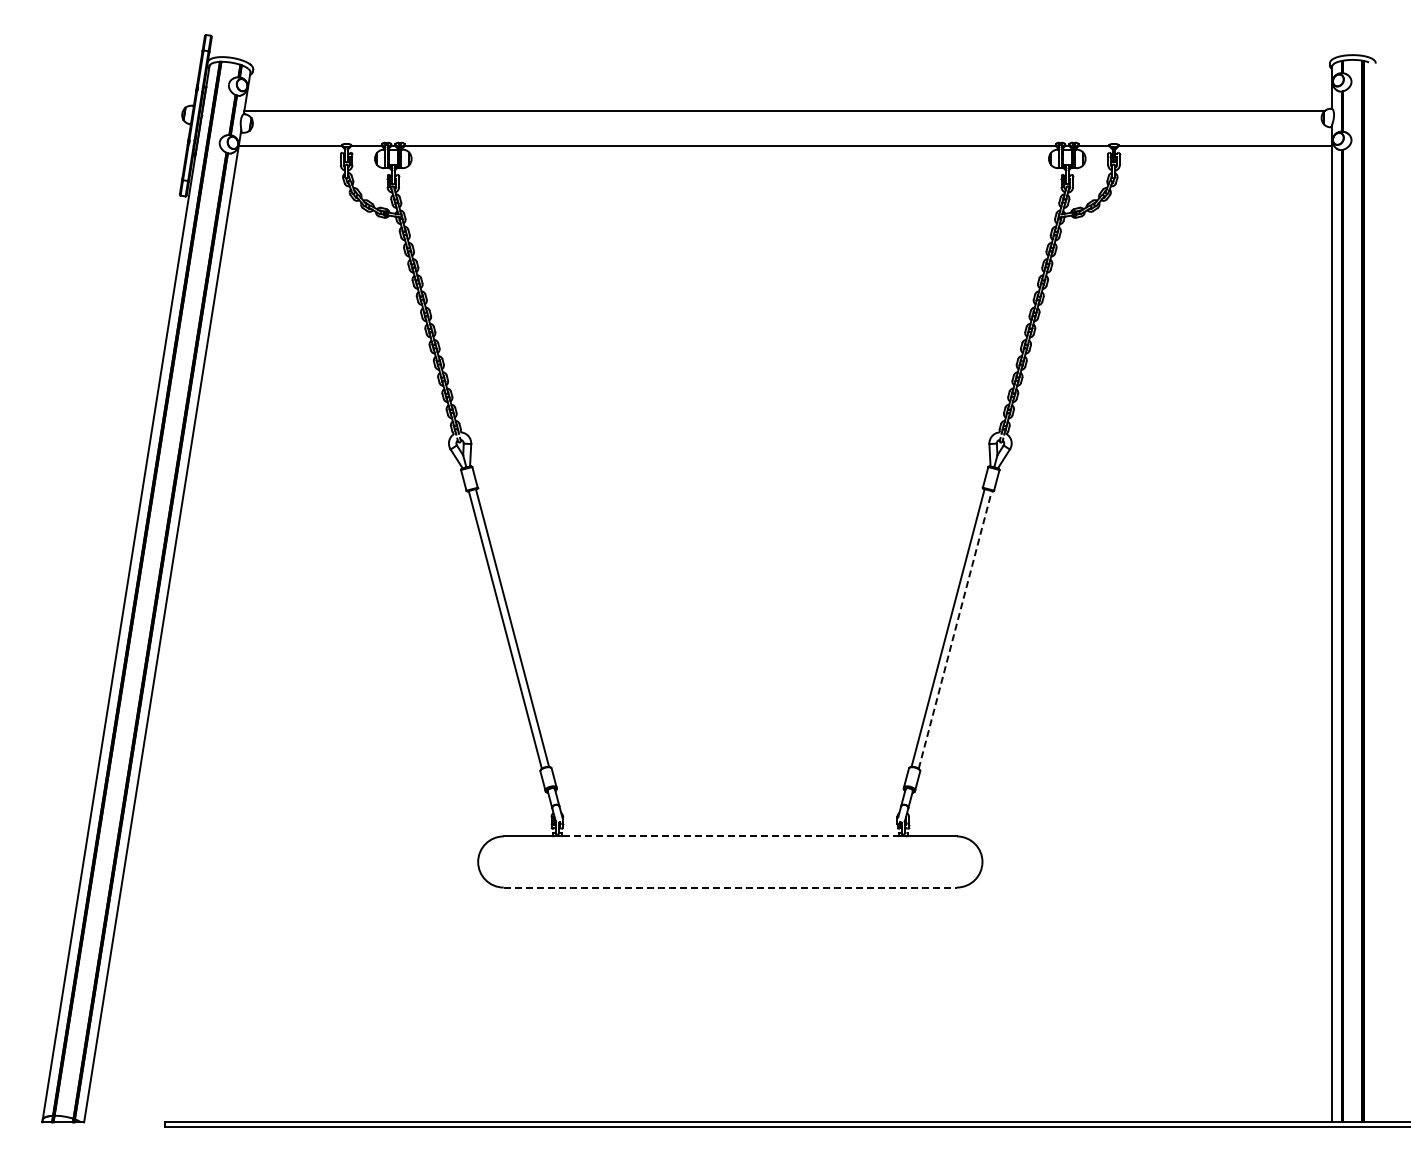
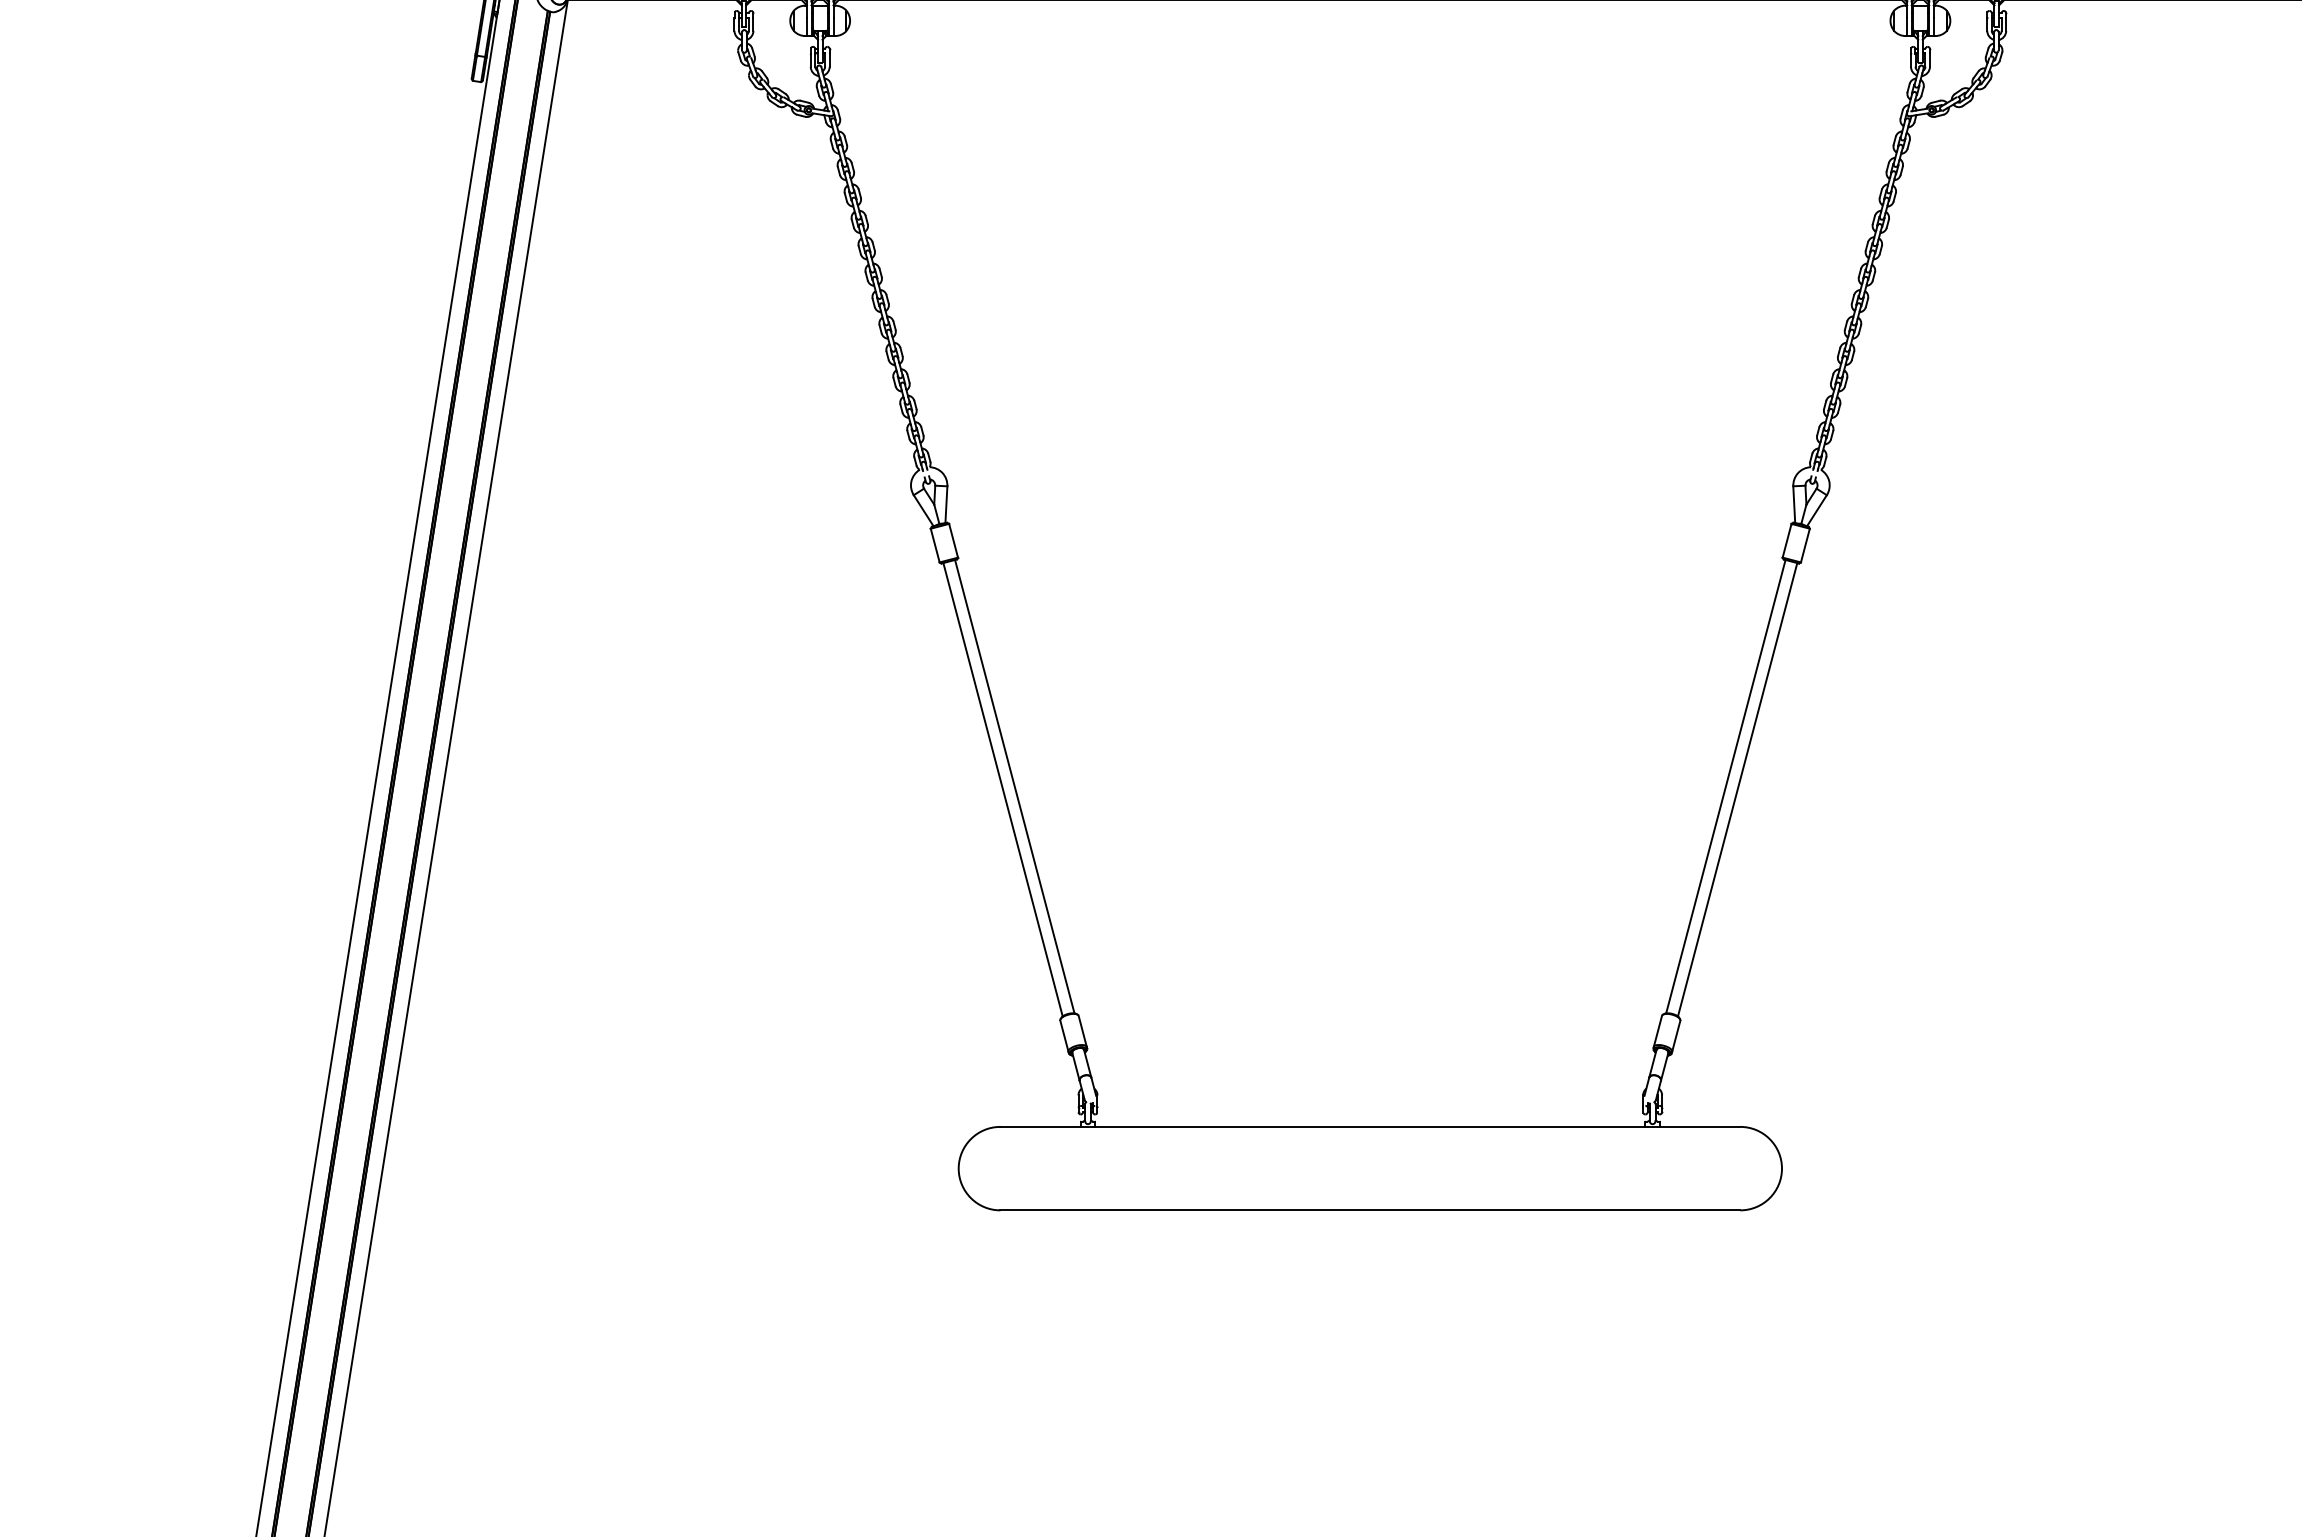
line: (955, 629) -> (1737, 789), dashed -> solid
line: (729, 836) -> (1369, 1127), dashed -> solid
line: (730, 887) -> (1370, 1210), dashed -> solid

